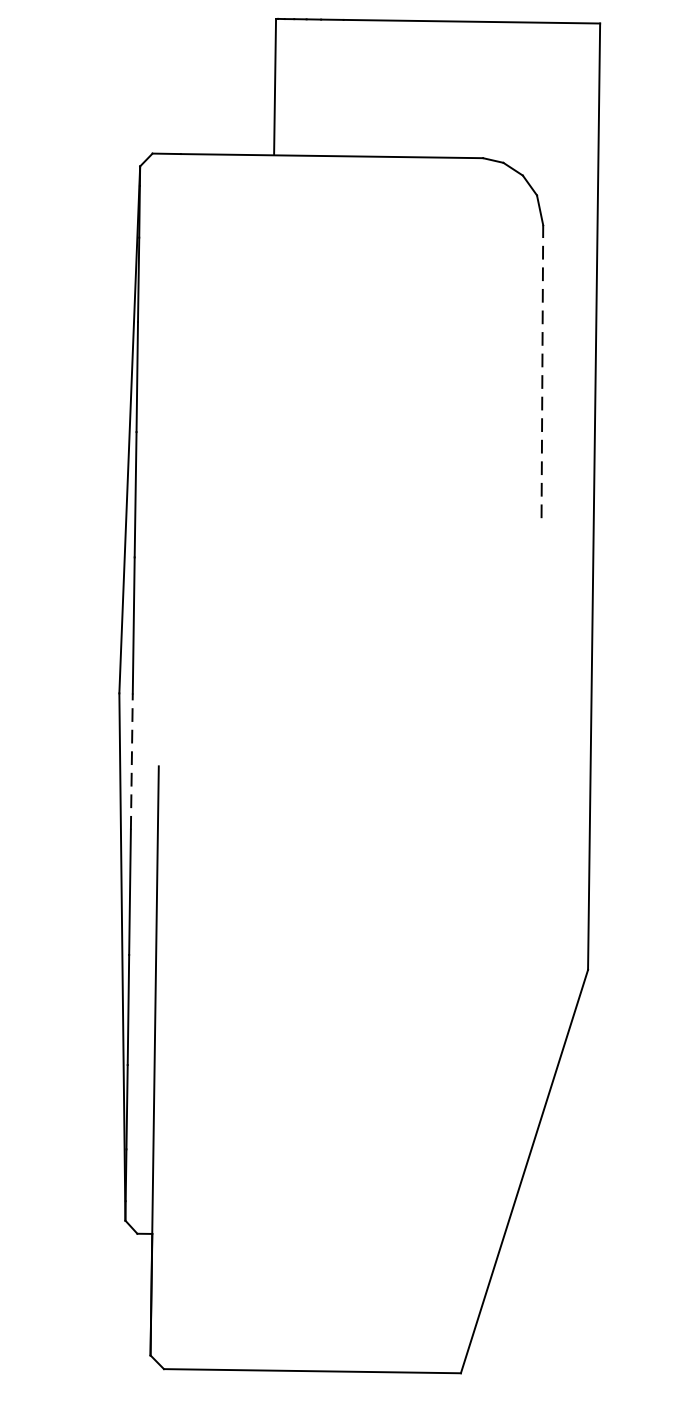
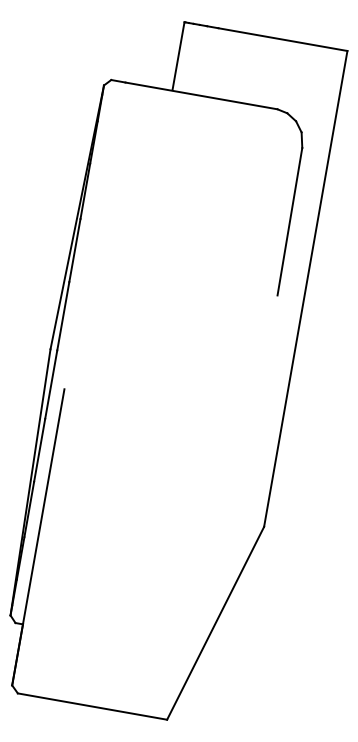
line: (541, 371) -> (289, 221), dashed -> solid
line: (132, 761) -> (51, 384), dashed -> solid

